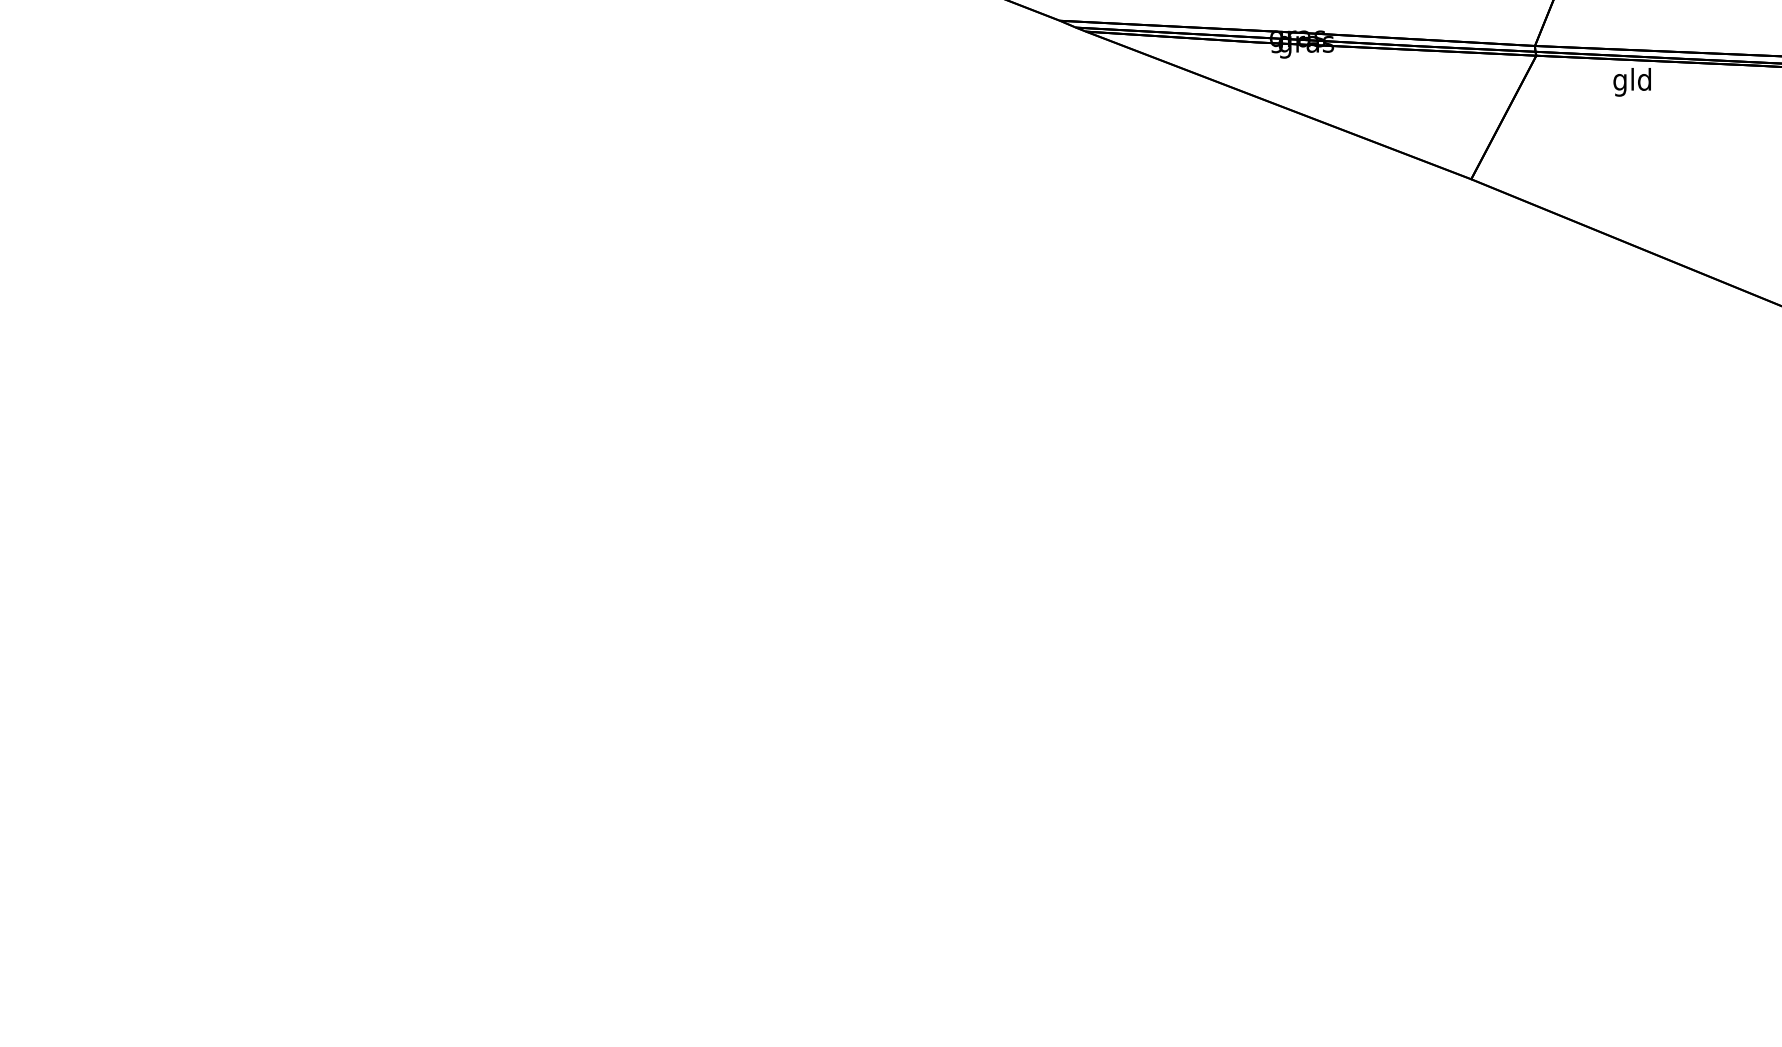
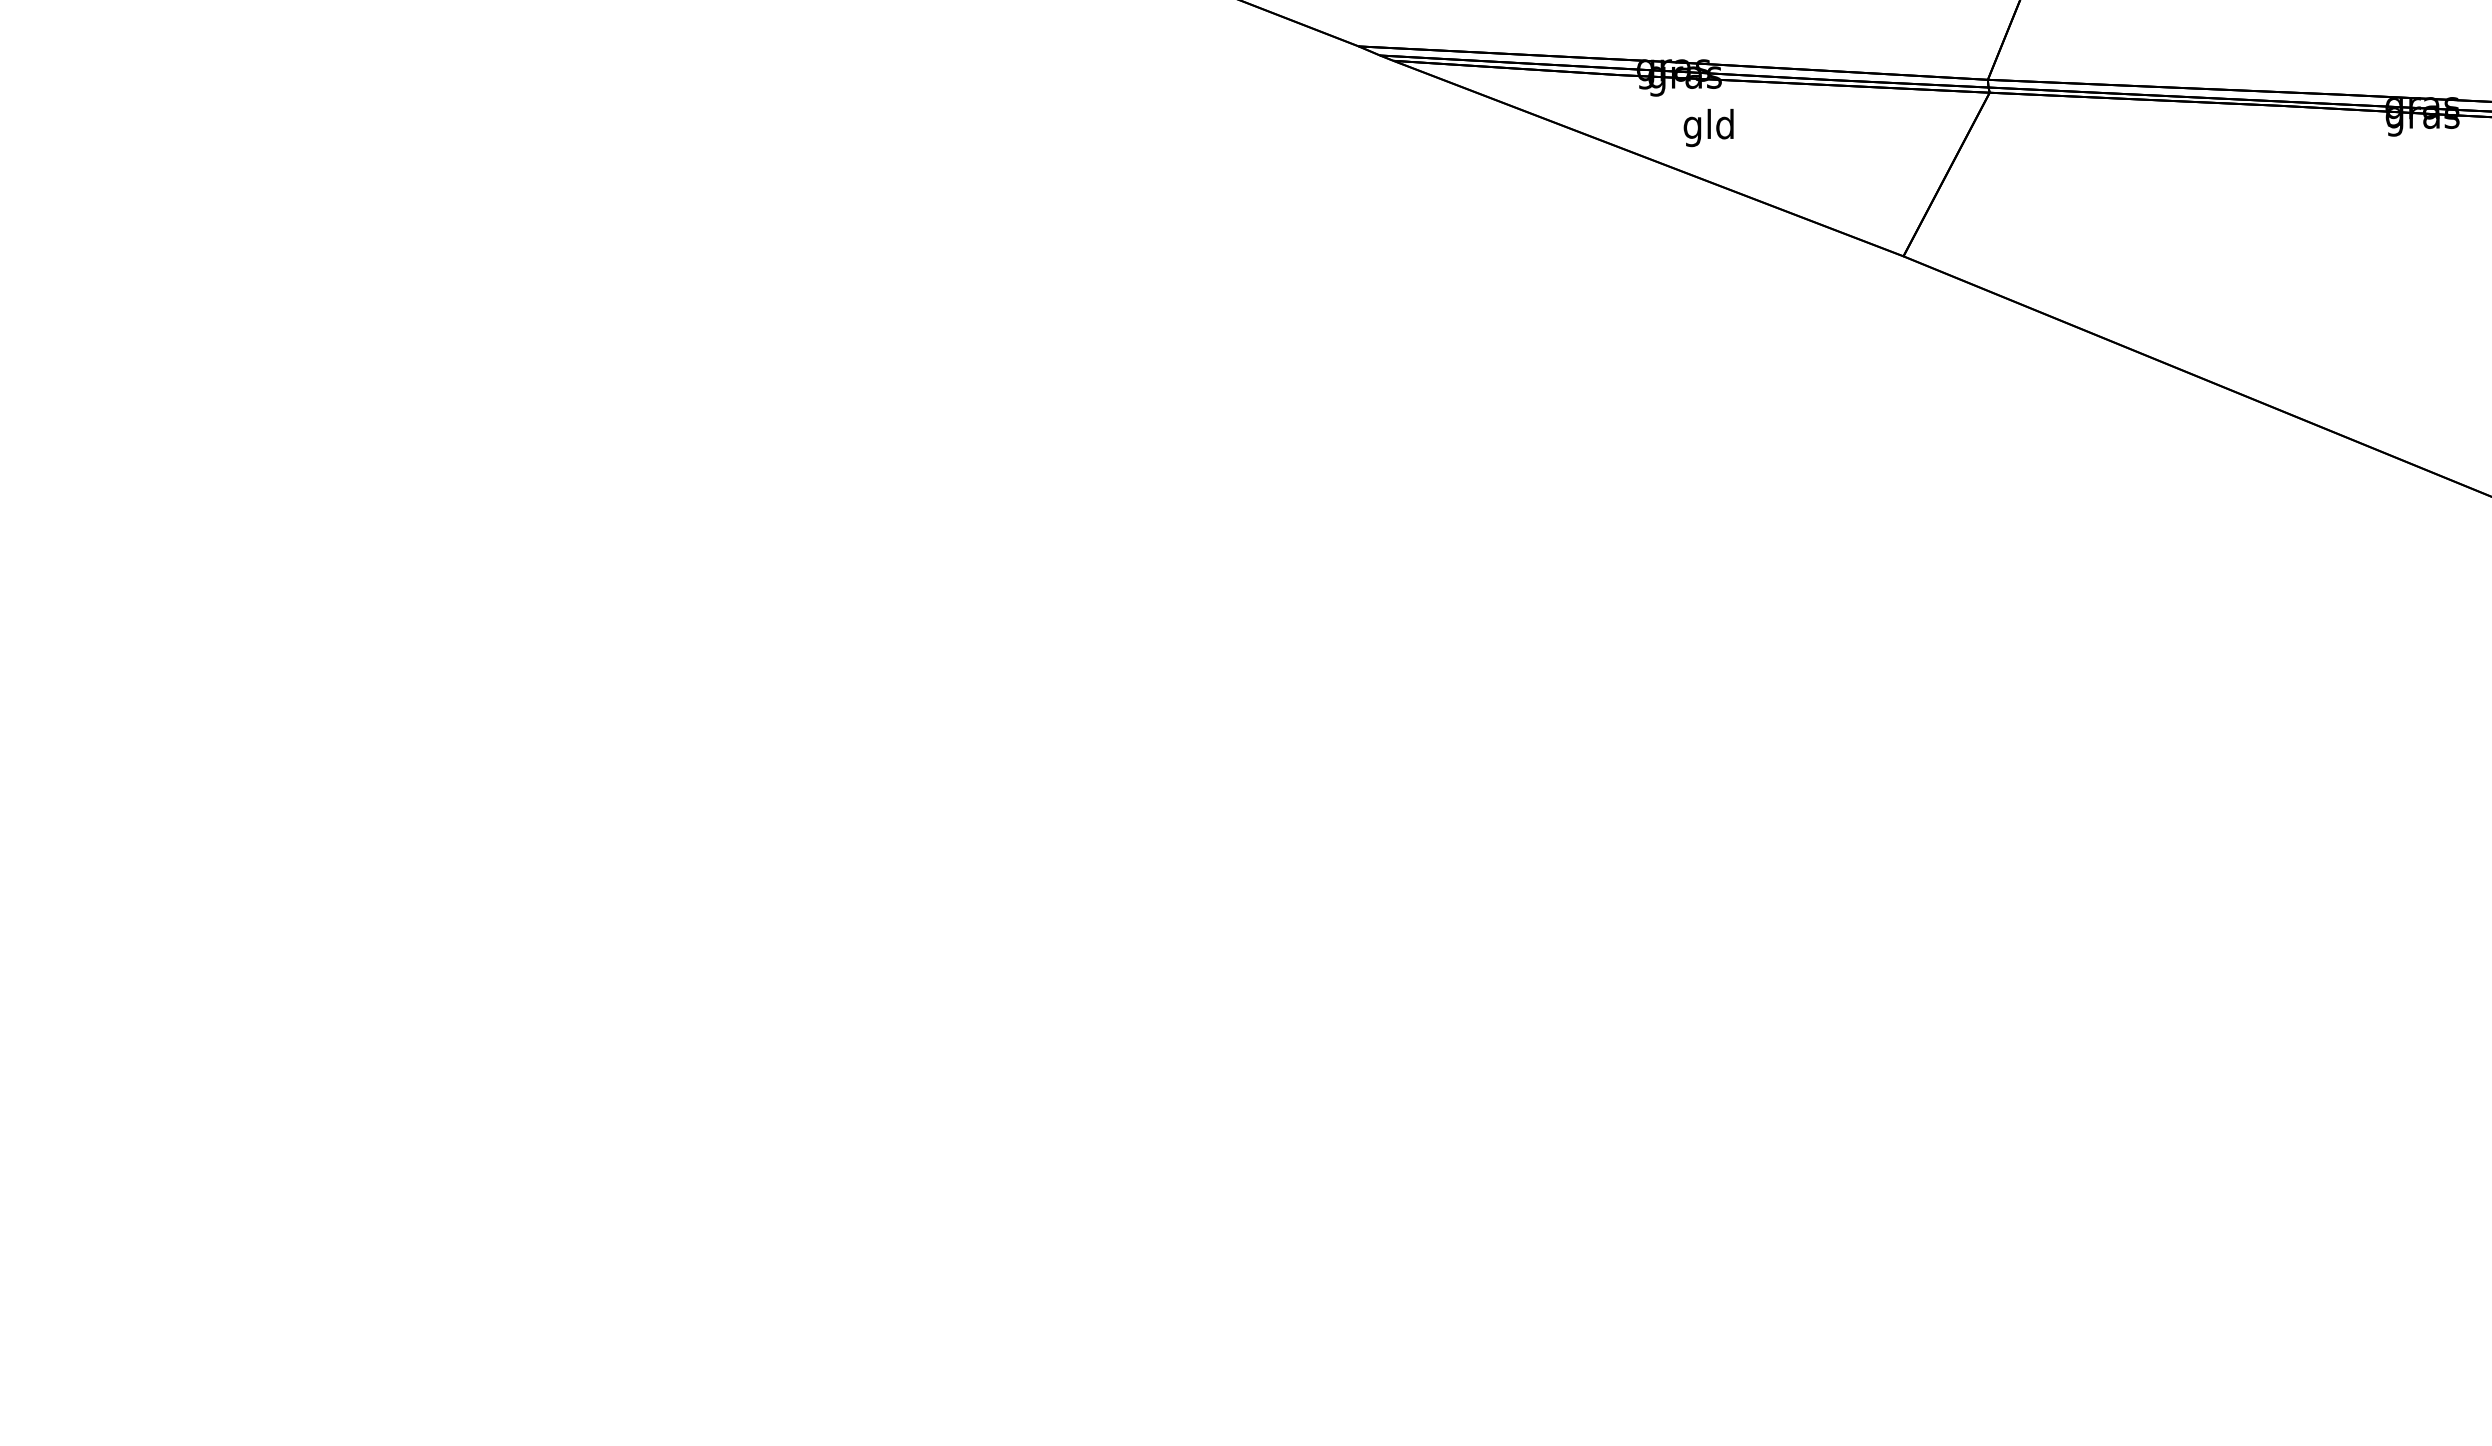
text: (1632, 82) -> (1708, 128), moved

